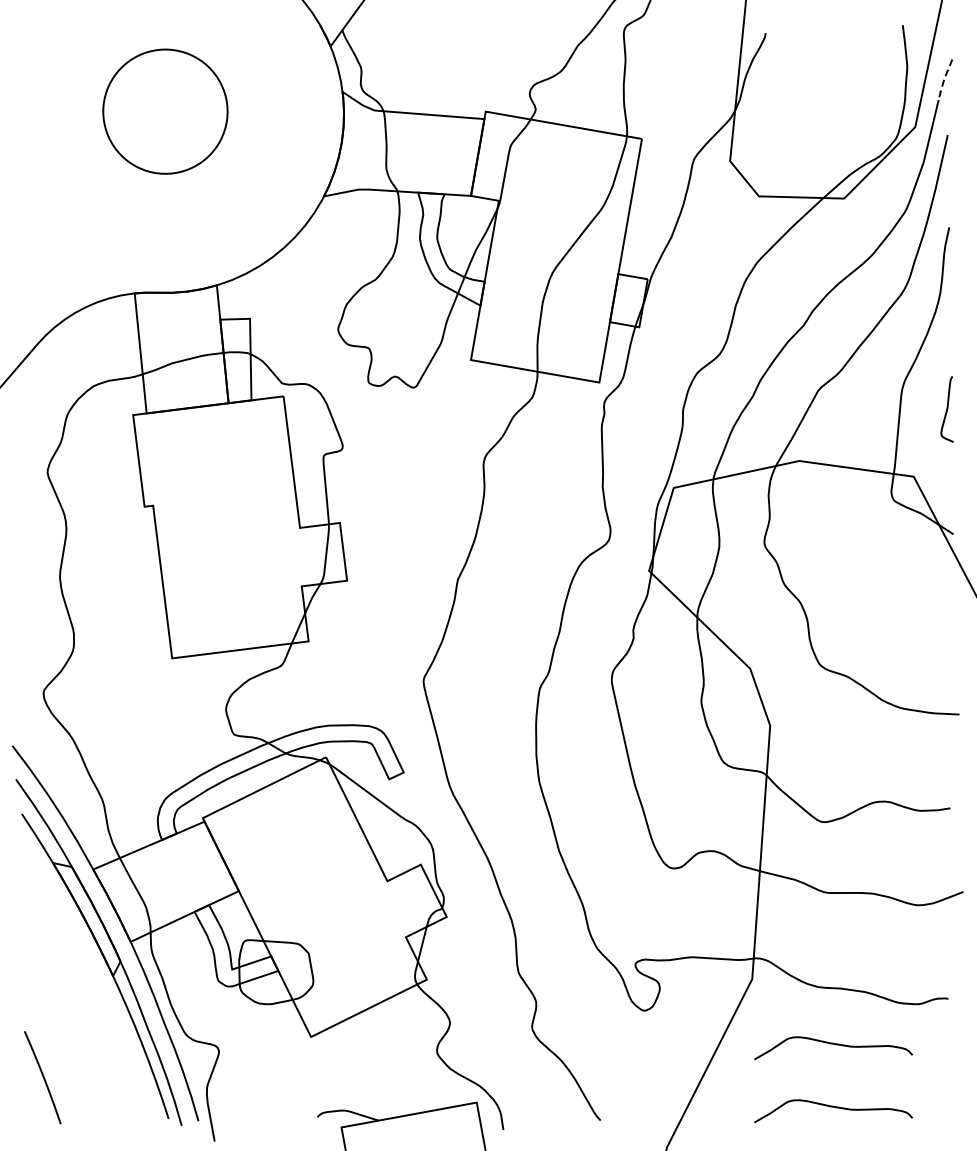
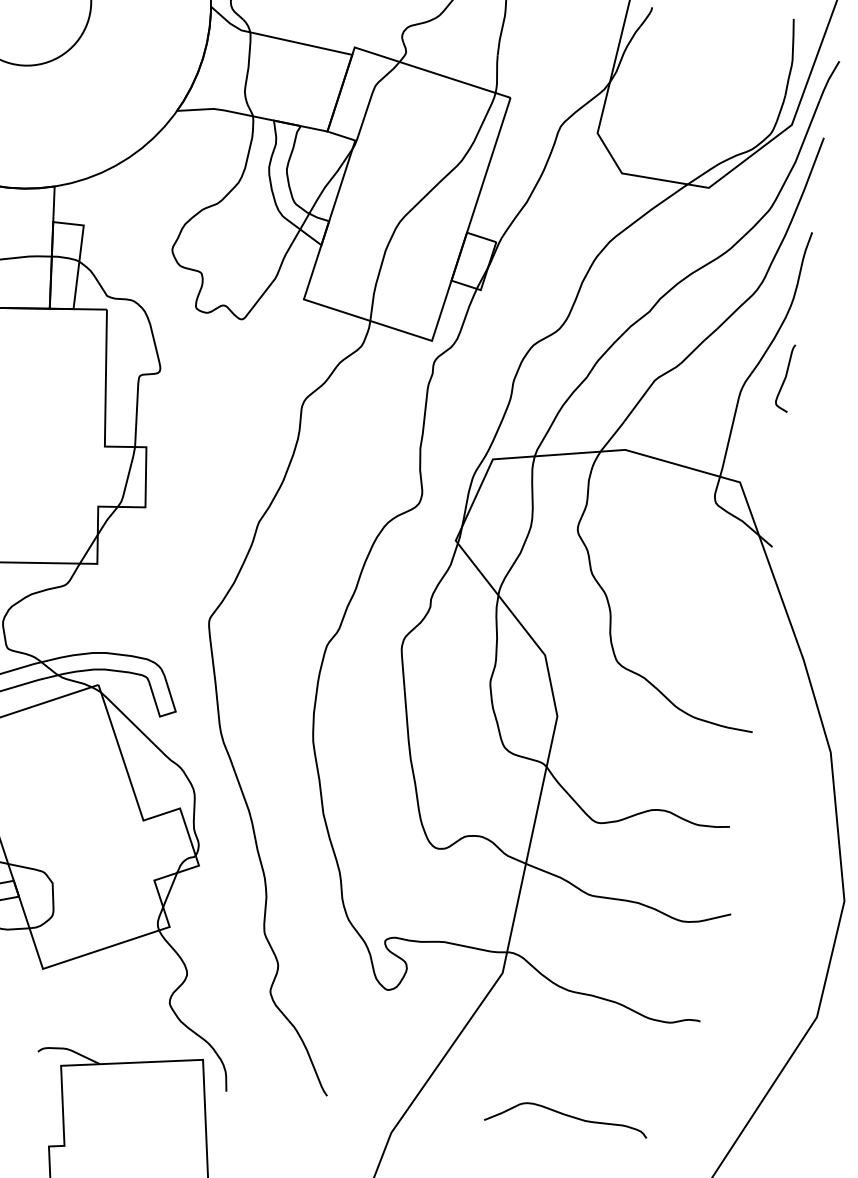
line: (944, 79) -> (828, 80), dashed -> solid
curve: (946, 409) -> (784, 377), moved
curve: (833, 1044) -> (576, 1051), removed

